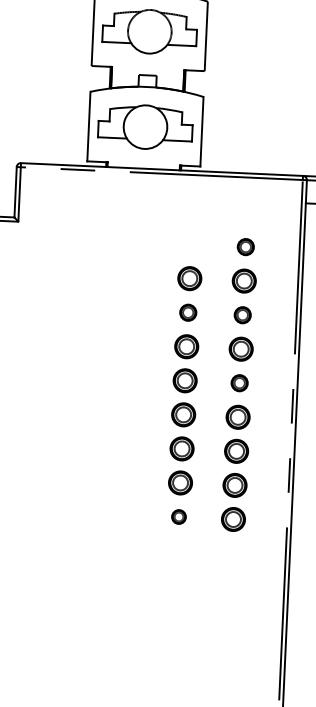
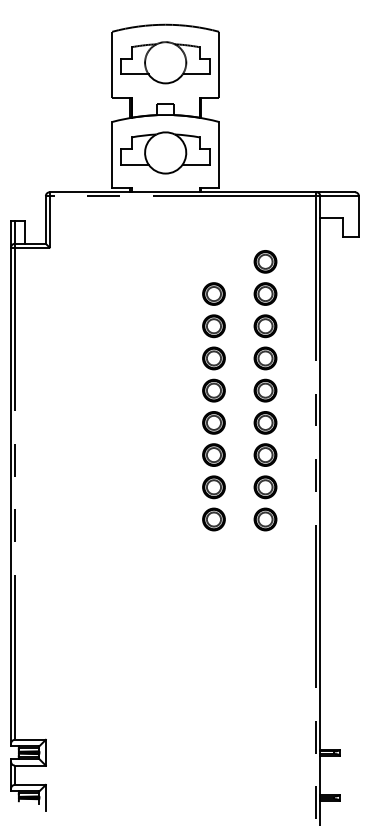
part: (245, 246) -> (265, 261), size x1.43
part: (187, 312) -> (213, 326), size x1.43
part: (242, 315) -> (265, 326), size x1.43
part: (239, 383) -> (265, 390), size x1.43
part: (178, 516) -> (213, 519), size x1.67

